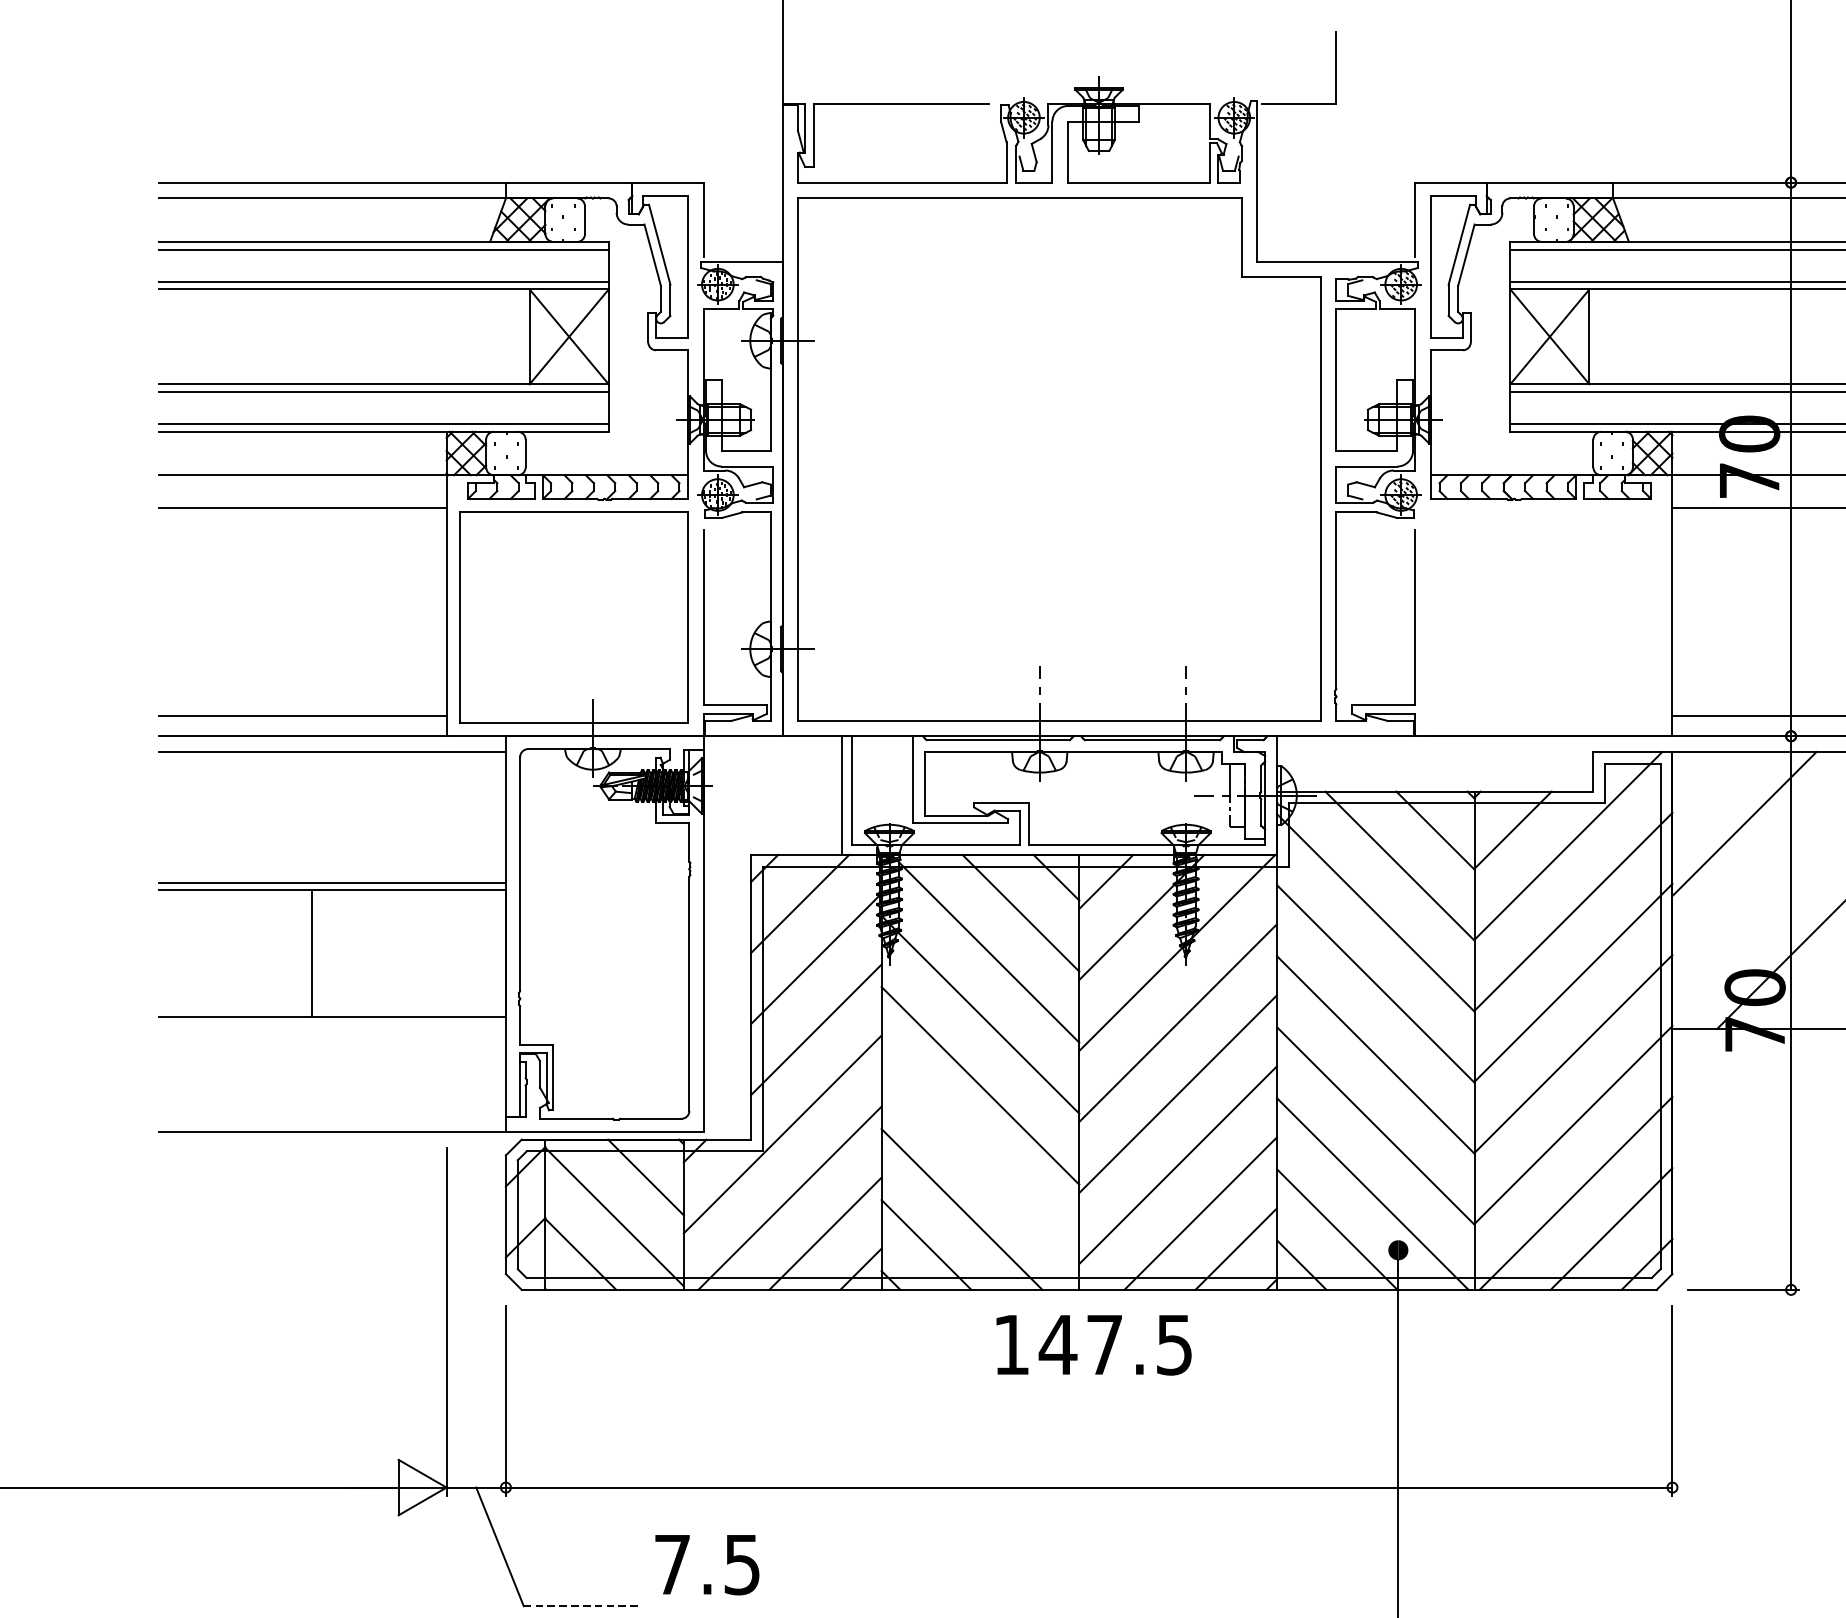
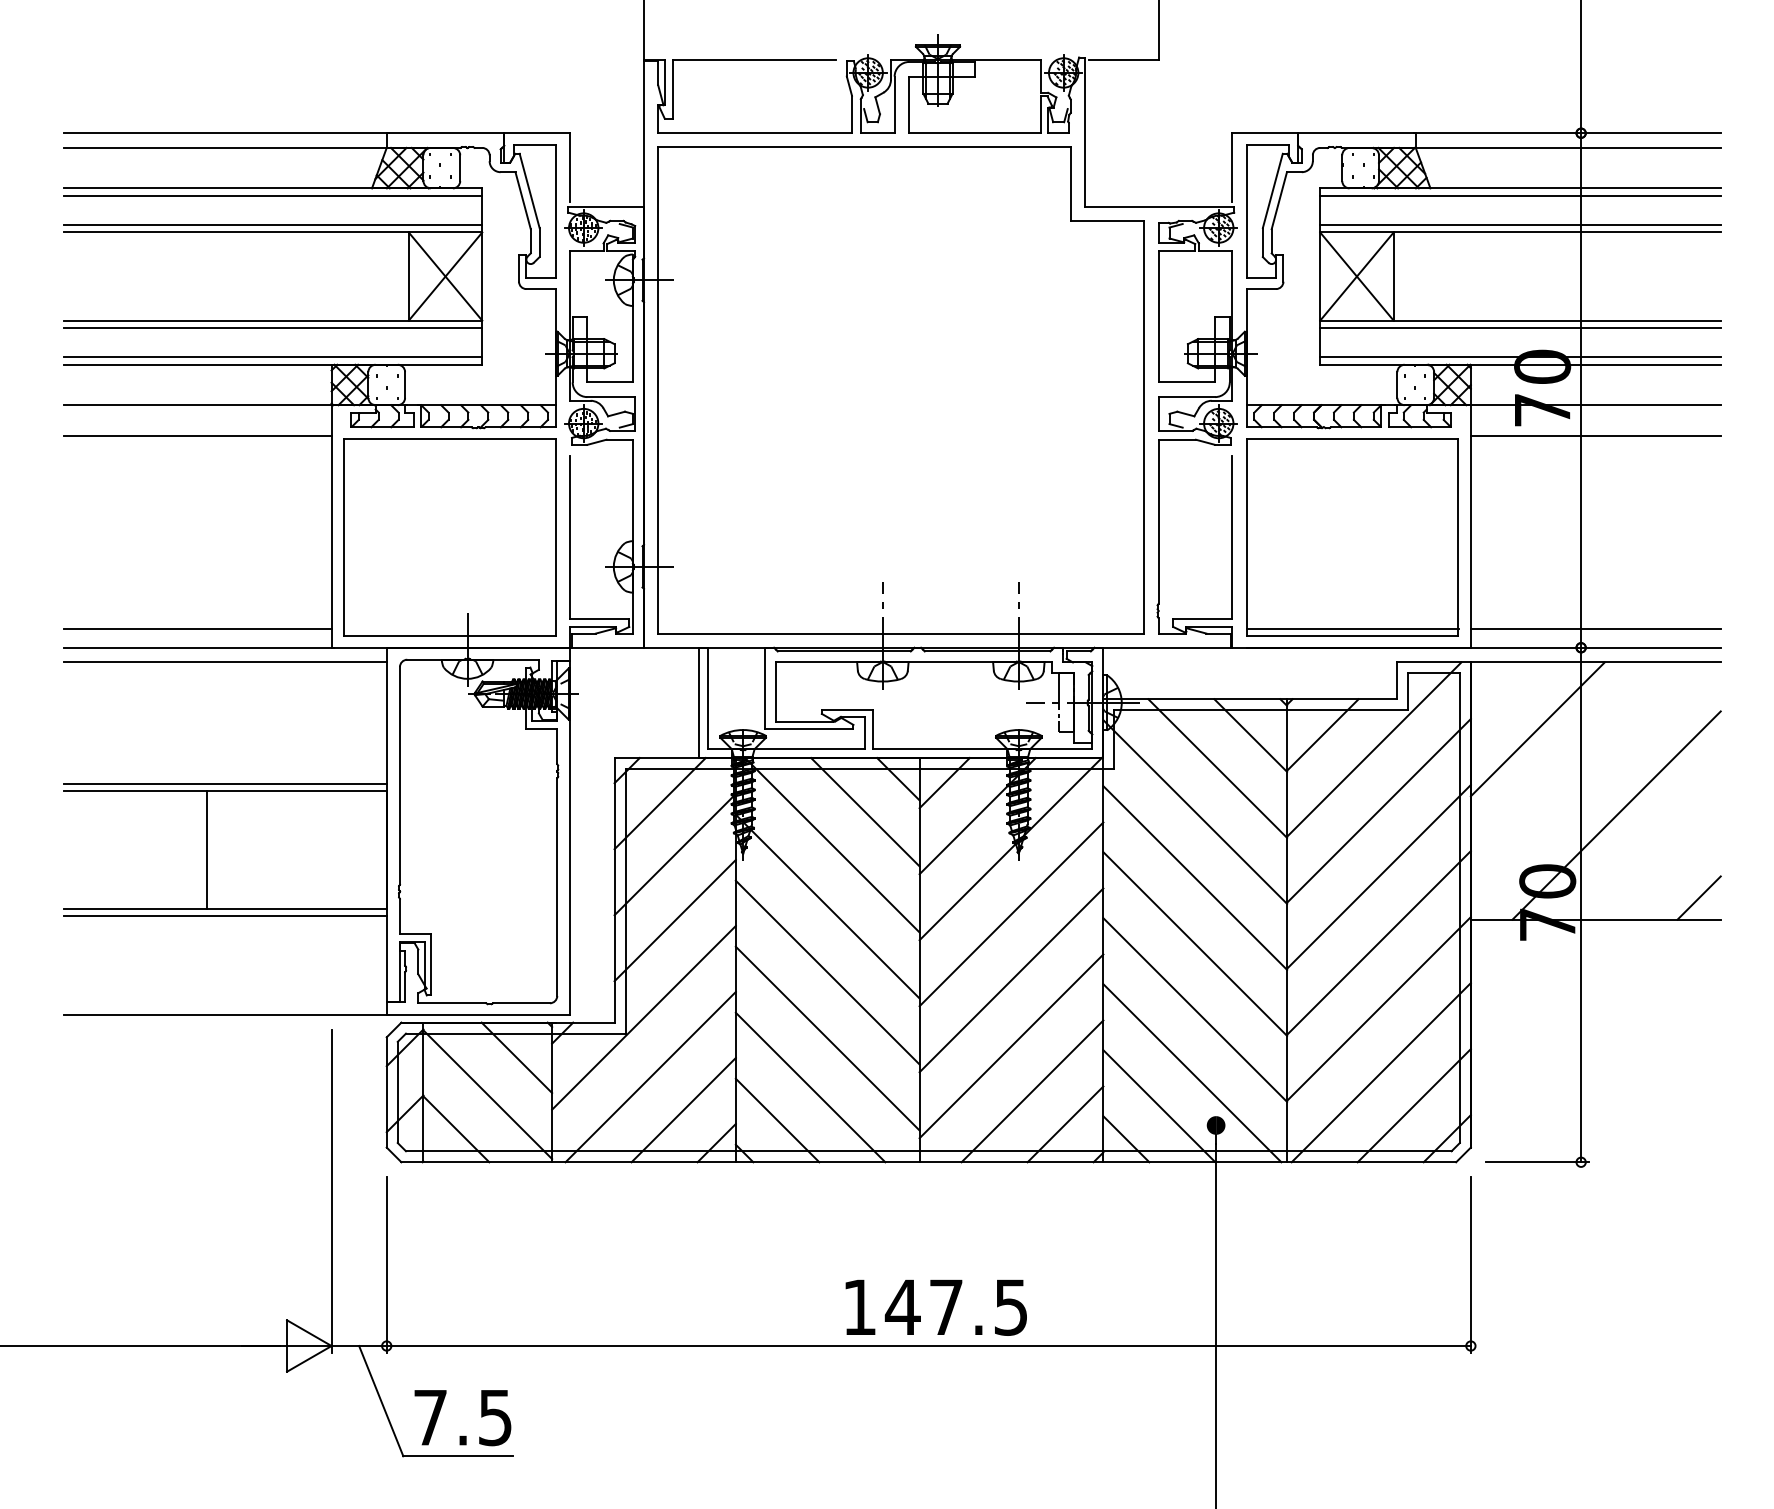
part: (1545, 617) -> (1352, 537), added
line: (332, 1025) -> (225, 916), added
line: (980, 1156) -> (827, 1038), added
text: (1093, 1344) -> (935, 1307), moved
text: (706, 1565) -> (462, 1418), moved
line: (582, 1606) -> (457, 1456), dashed -> solid

